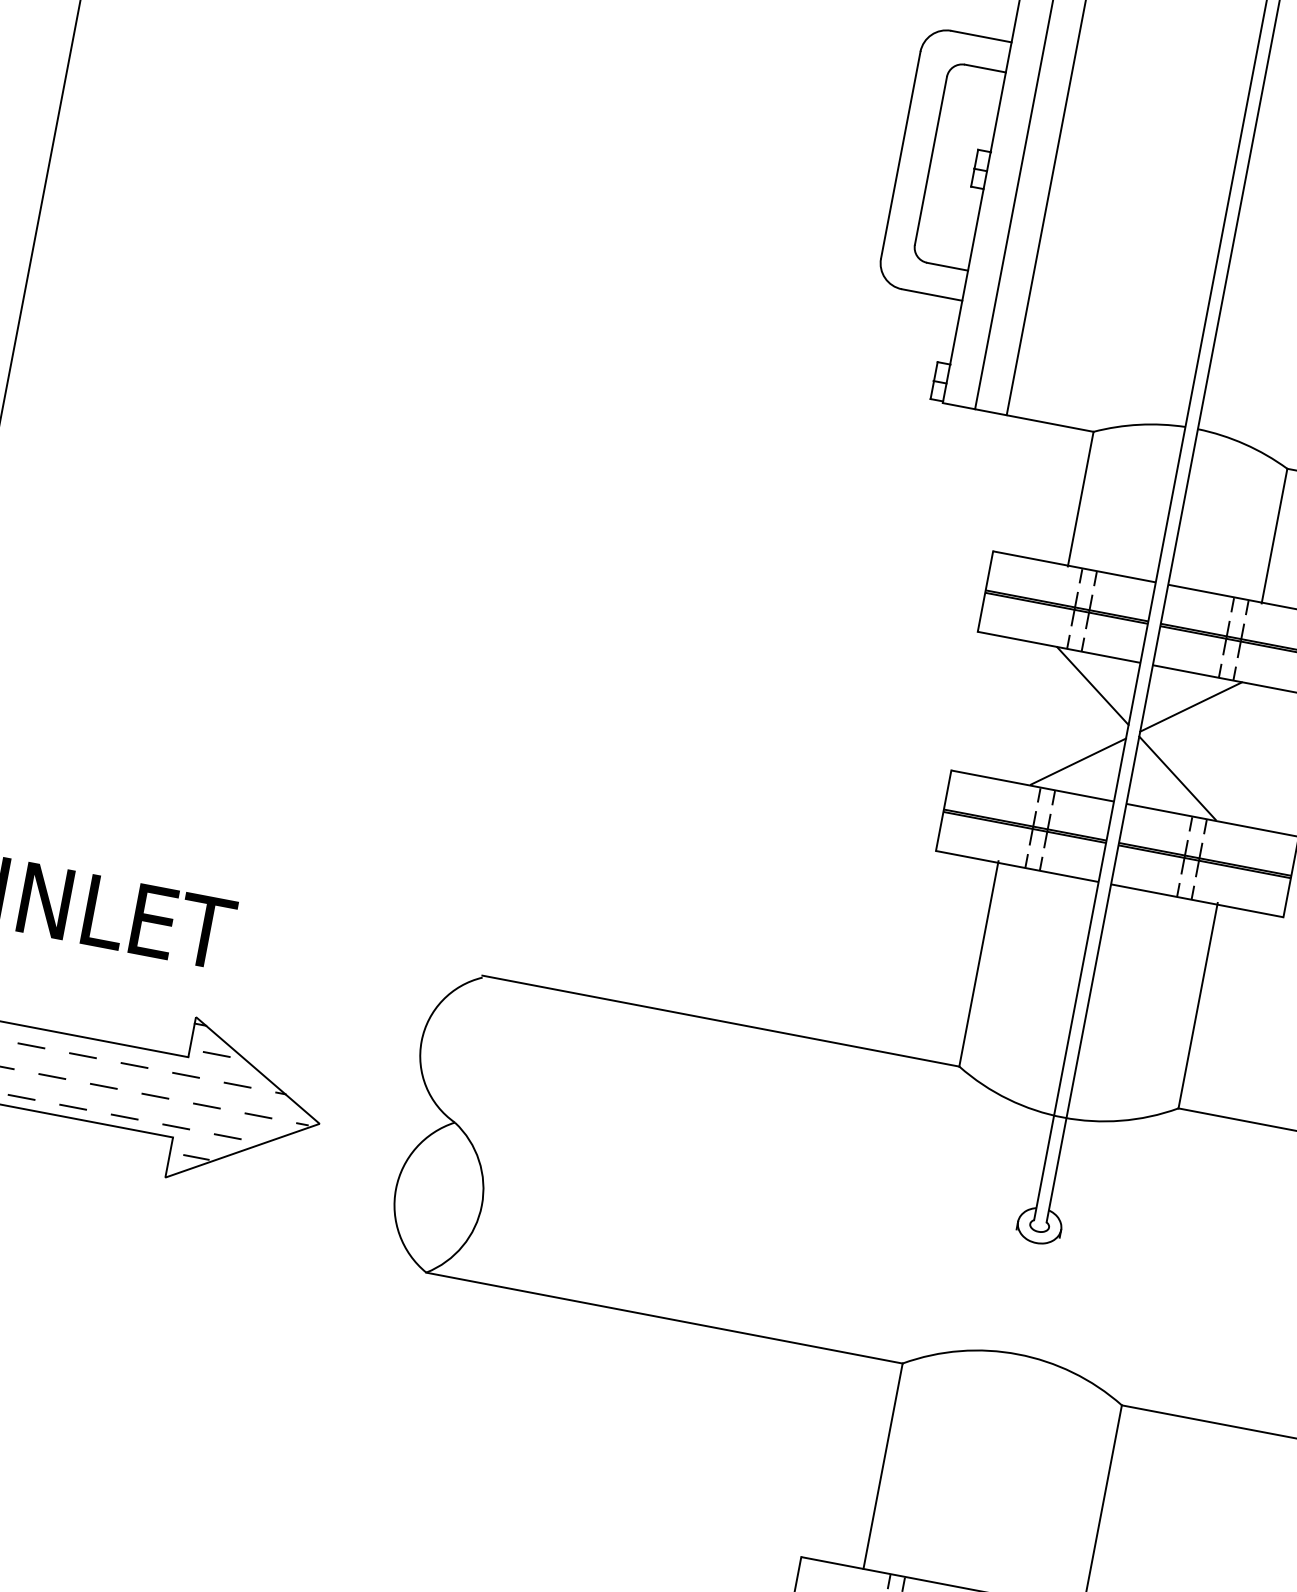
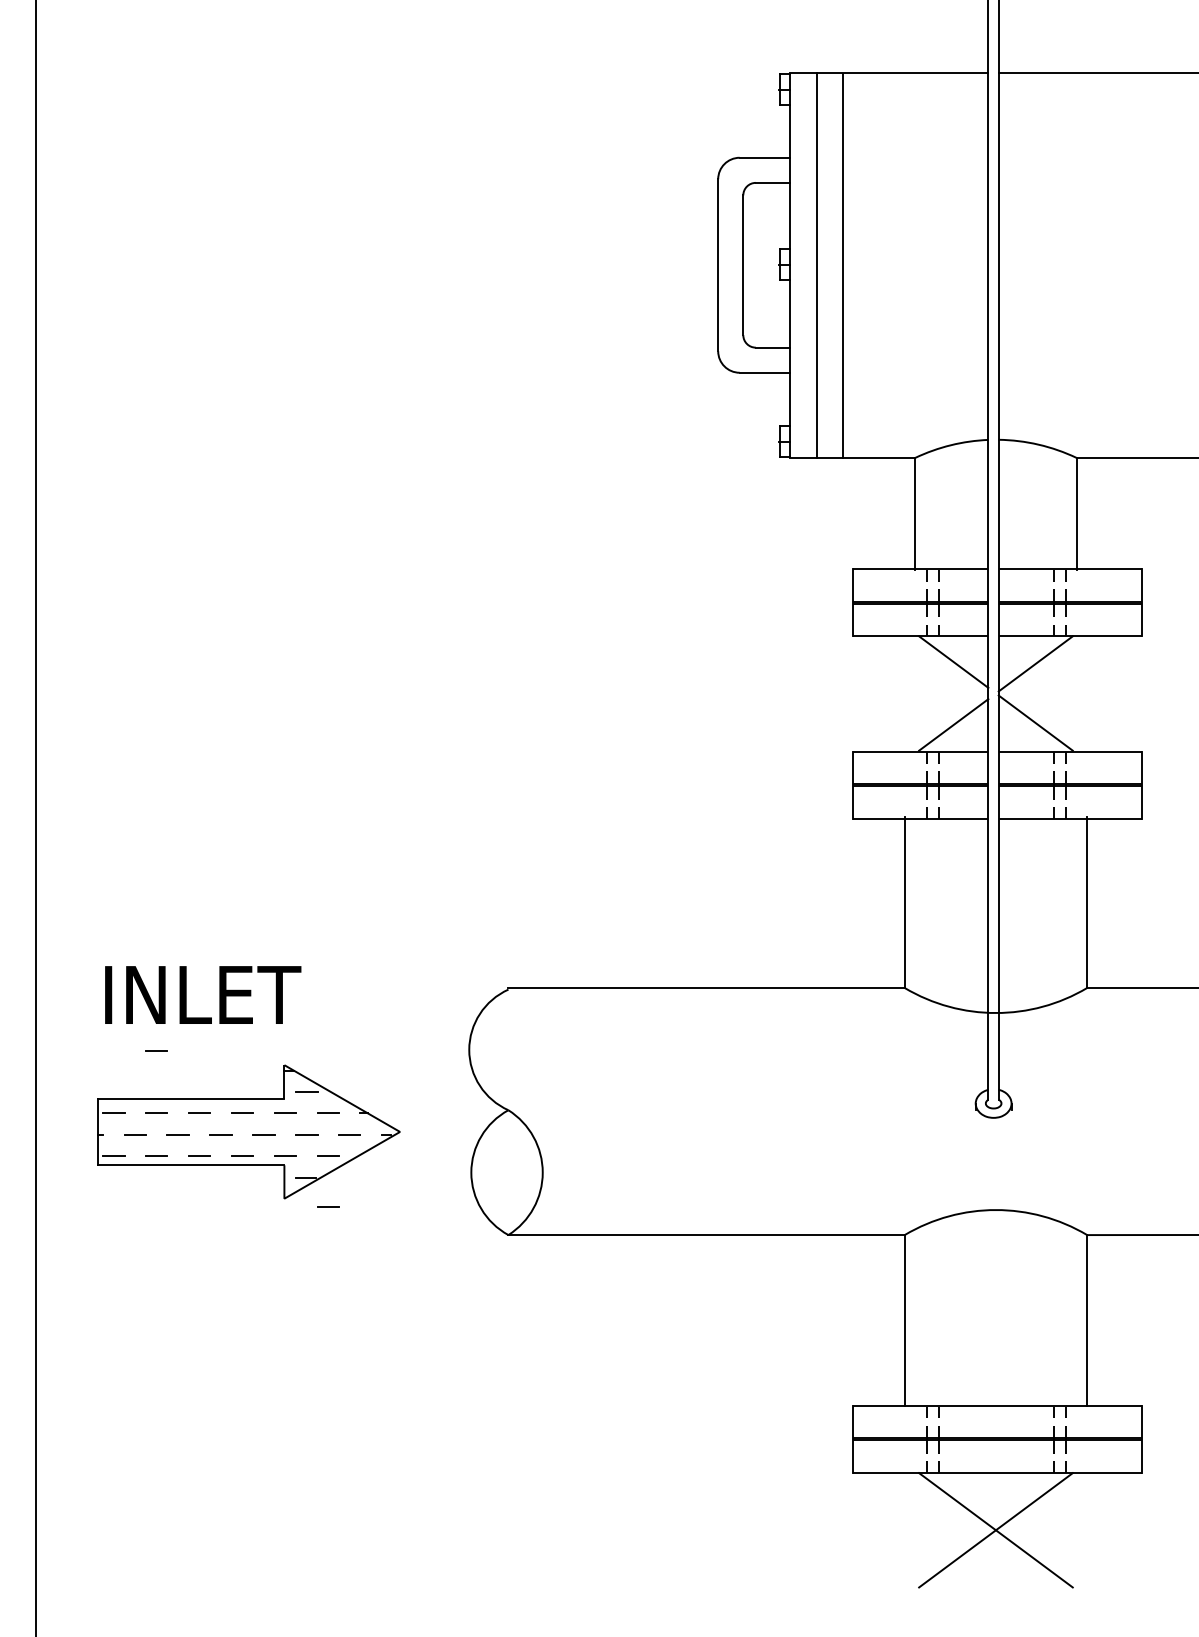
line: (45, 970) -> (156, 1050), added
line: (216, 1197) -> (328, 1206), added

